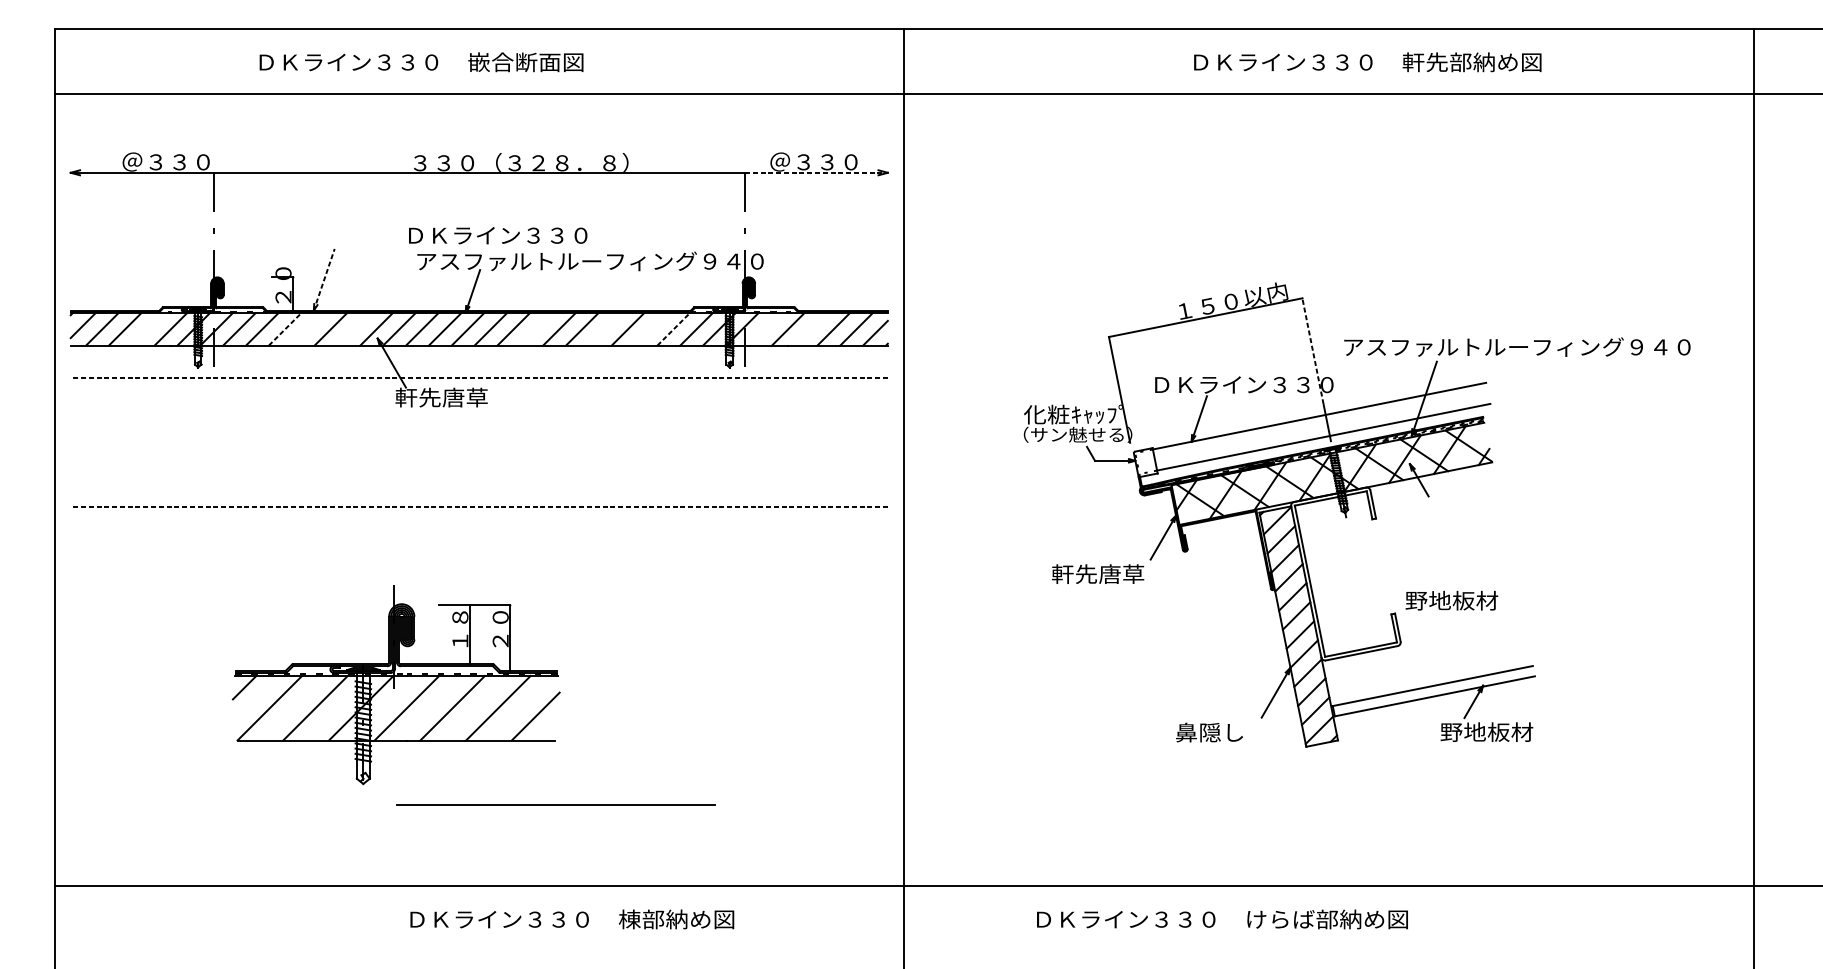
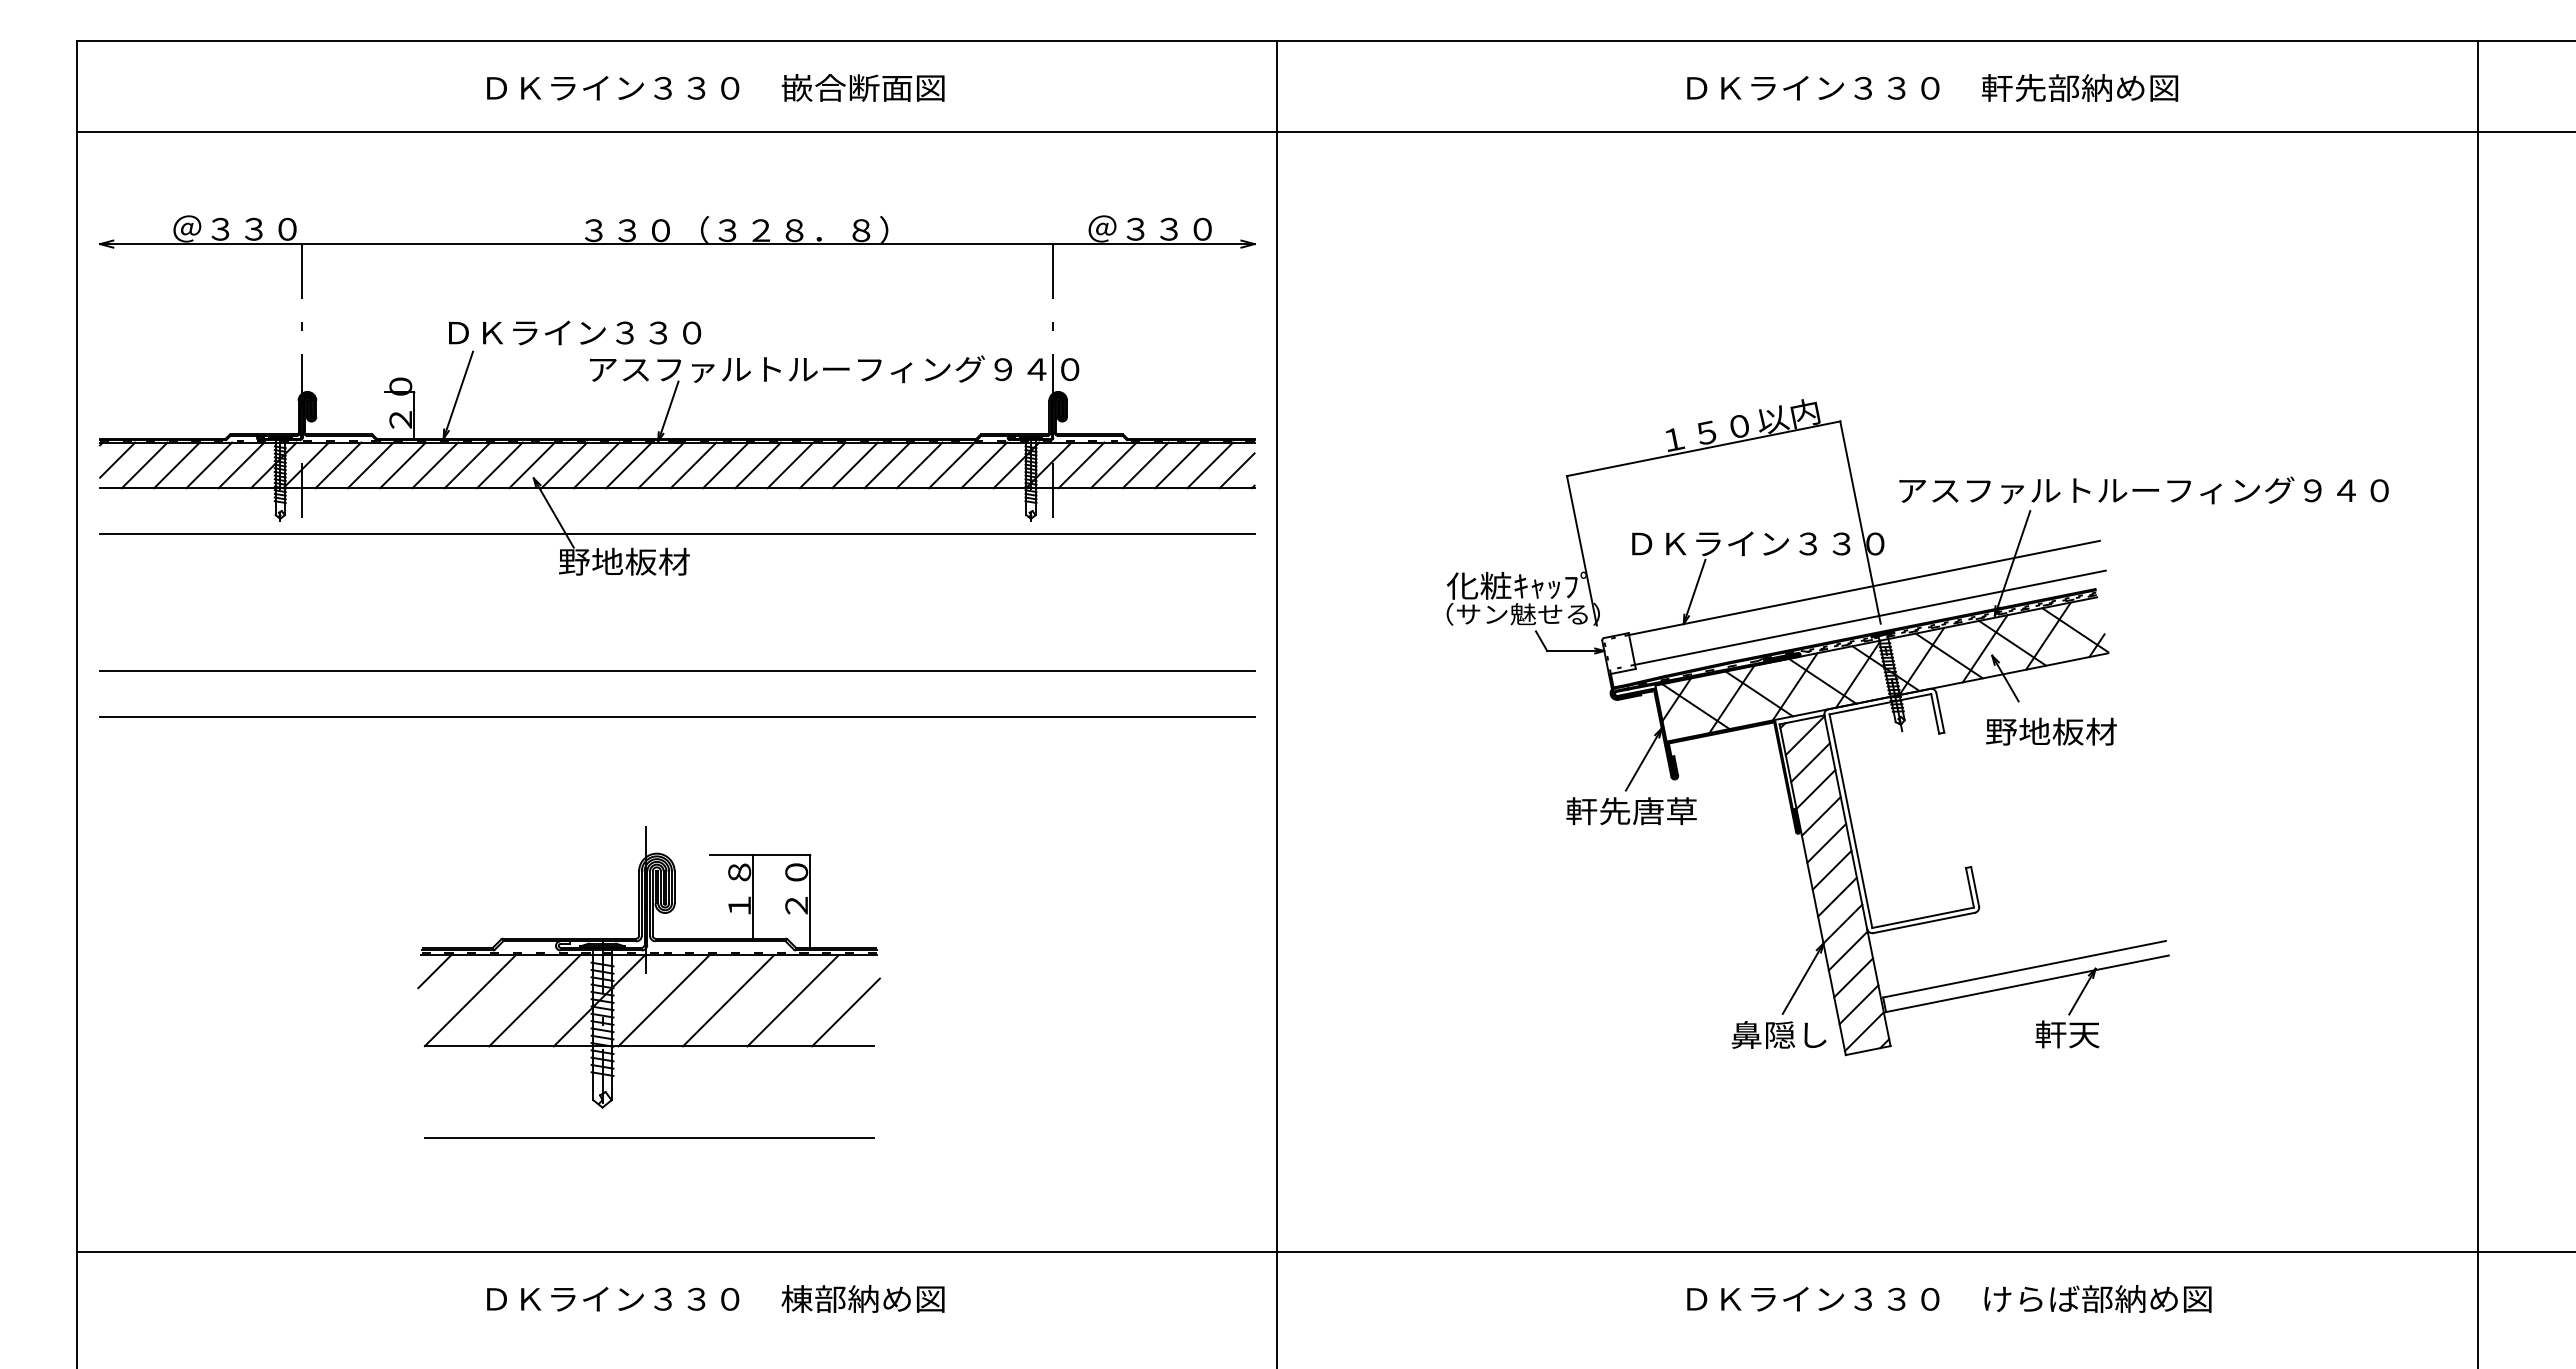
text: (421, 61) -> (715, 87), moved
line: (816, 173) -> (1153, 244), dashed -> solid
text: (498, 235) -> (575, 332), moved
line: (324, 279) -> (458, 394), dashed -> solid
line: (148, 329) -> (209, 465), added
line: (285, 329) -> (403, 465), dashed -> solid
line: (308, 329) -> (435, 465), added
line: (353, 329) -> (499, 465), added
line: (536, 329) -> (758, 465), added
line: (604, 329) -> (854, 465), added
line: (650, 329) -> (919, 465), added
line: (674, 329) -> (952, 465), dashed -> solid
line: (765, 329) -> (1081, 465), added
line: (810, 329) -> (1145, 465), added
line: (1313, 350) -> (1855, 495), dashed -> solid
line: (478, 377) -> (676, 533), dashed -> solid
text: (441, 397) -> (624, 561), 軒先唐草 -> 野地板材
line: (479, 474) -> (677, 670), added
line: (478, 507) -> (676, 716), dashed -> solid
text: (1098, 574) -> (1631, 811), moved
text: (1451, 600) -> (2051, 731), moved
part: (395, 684) -> (648, 967), moved
text: (1209, 732) -> (1778, 1034), moved
text: (1486, 732) -> (2100, 1034), 野地板材 -> 軒天
line: (555, 805) -> (649, 1137), moved
text: (572, 919) -> (715, 1298), moved
text: (1222, 919) -> (1949, 1298), moved

